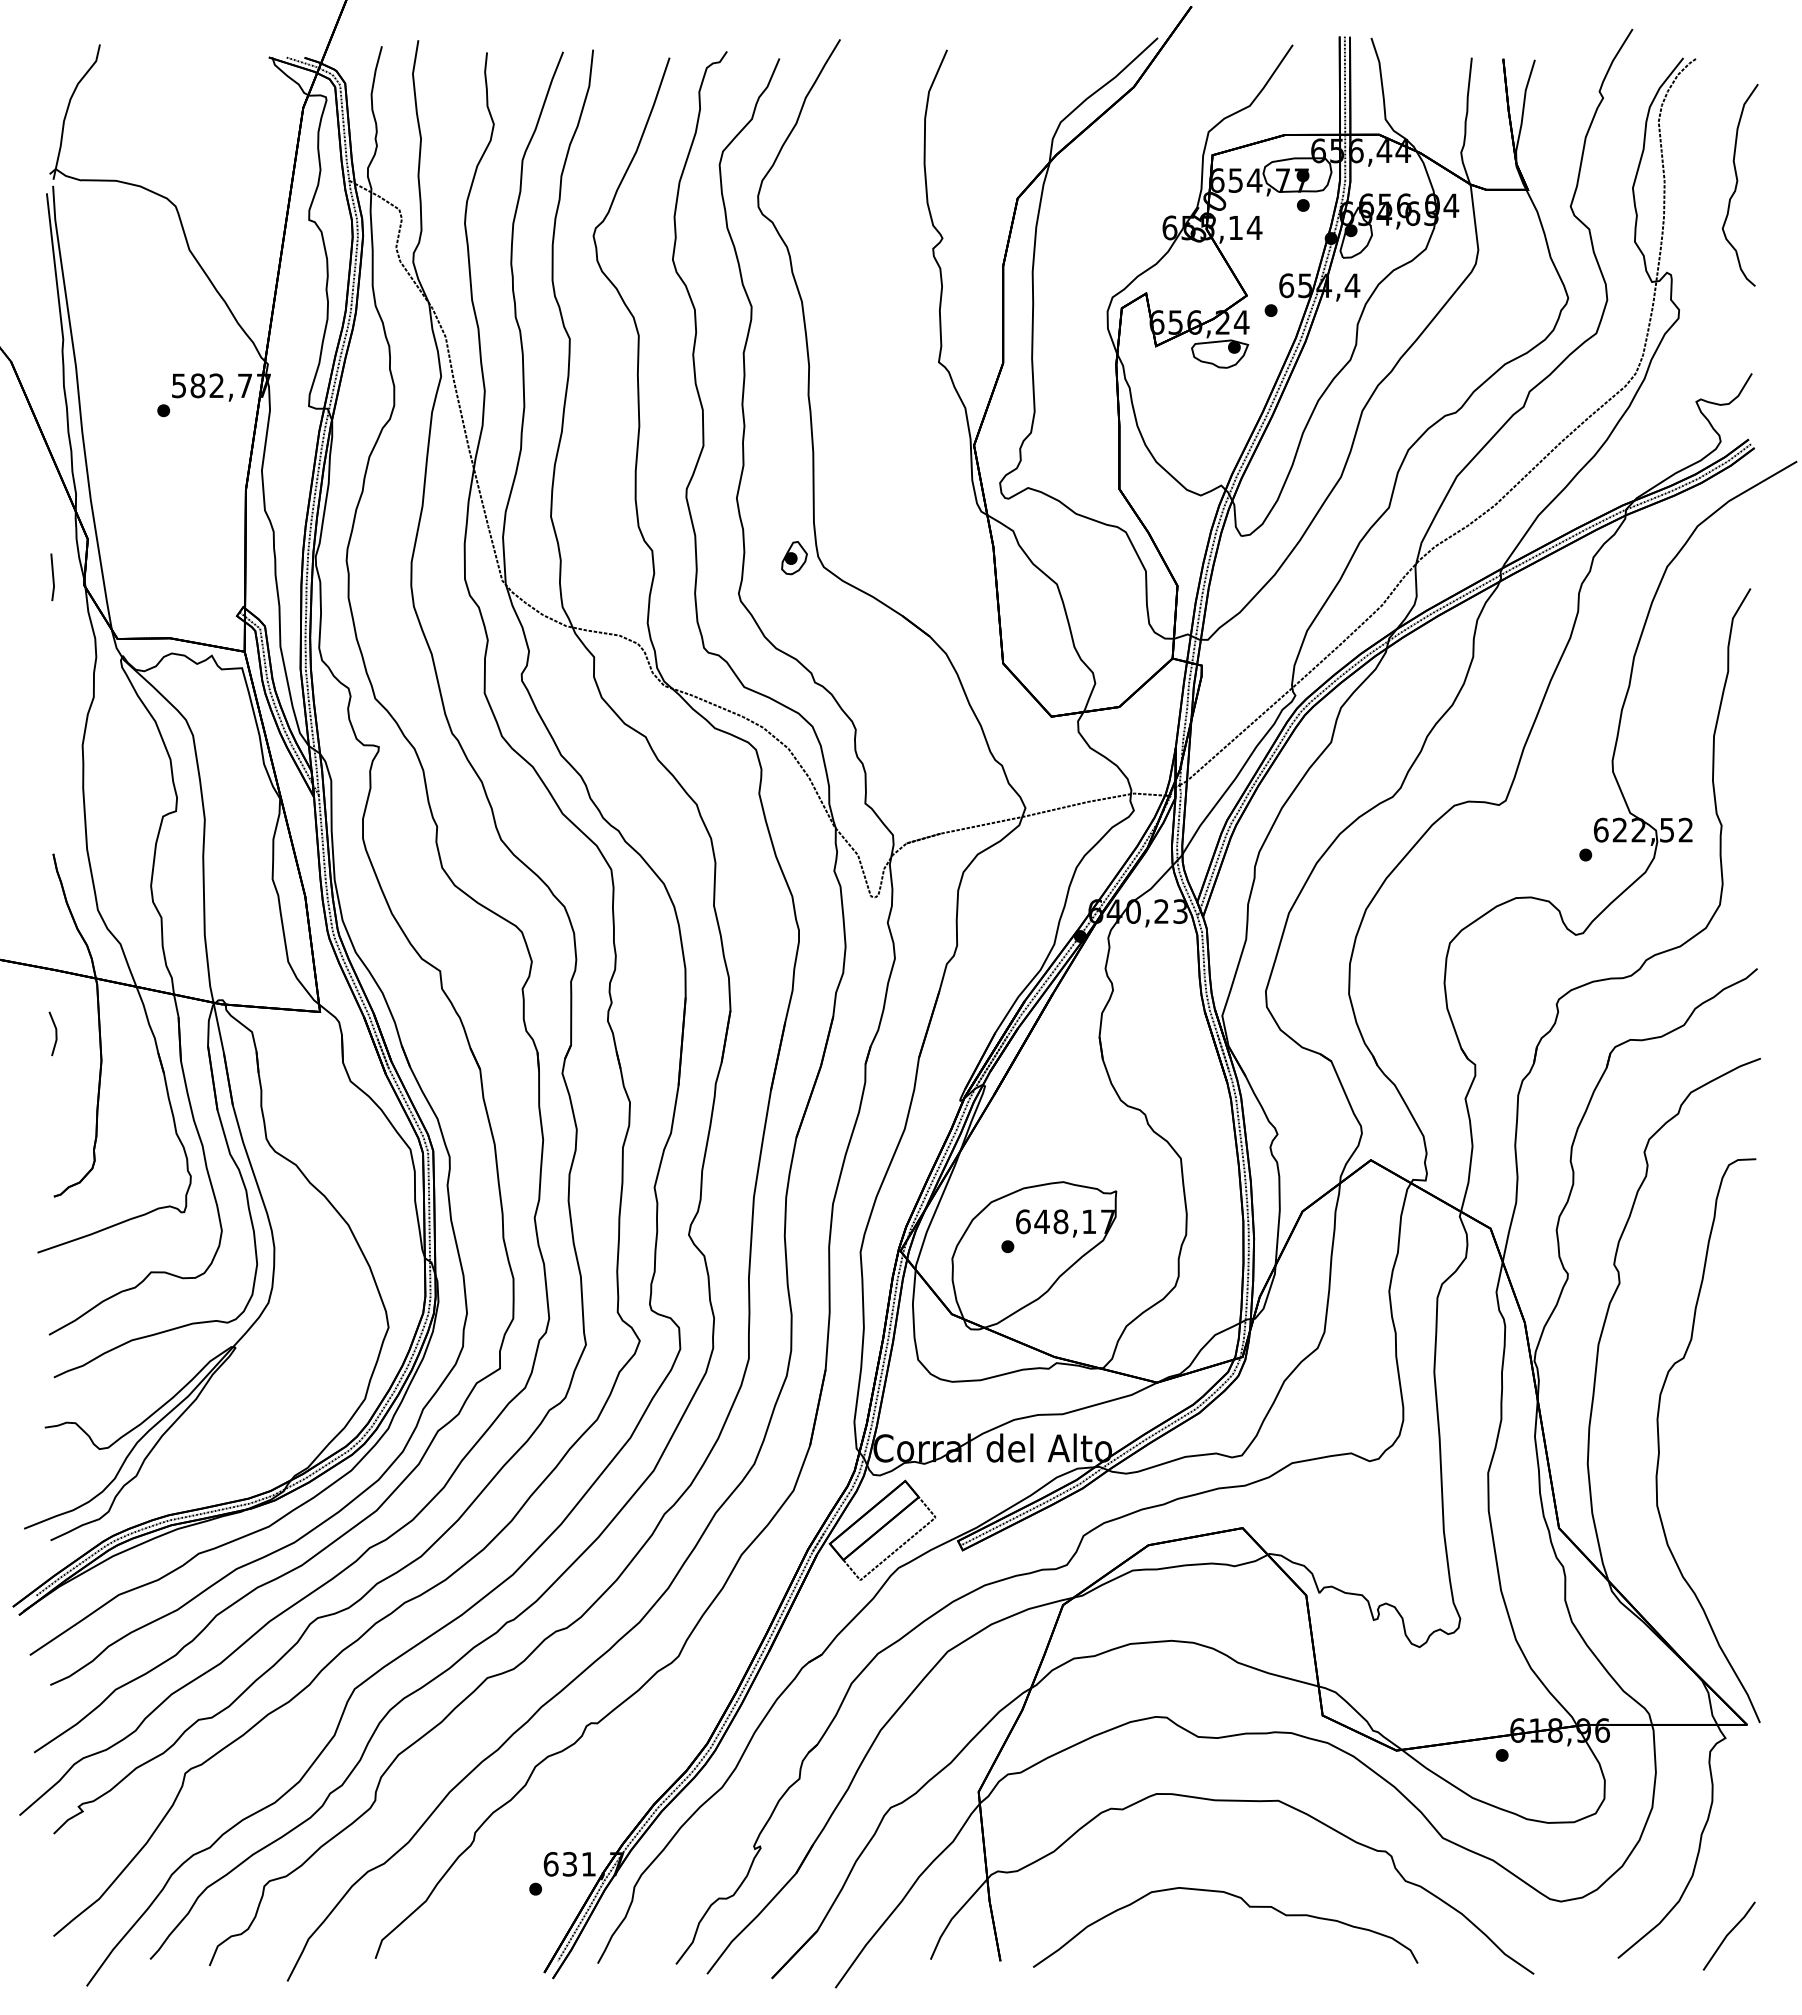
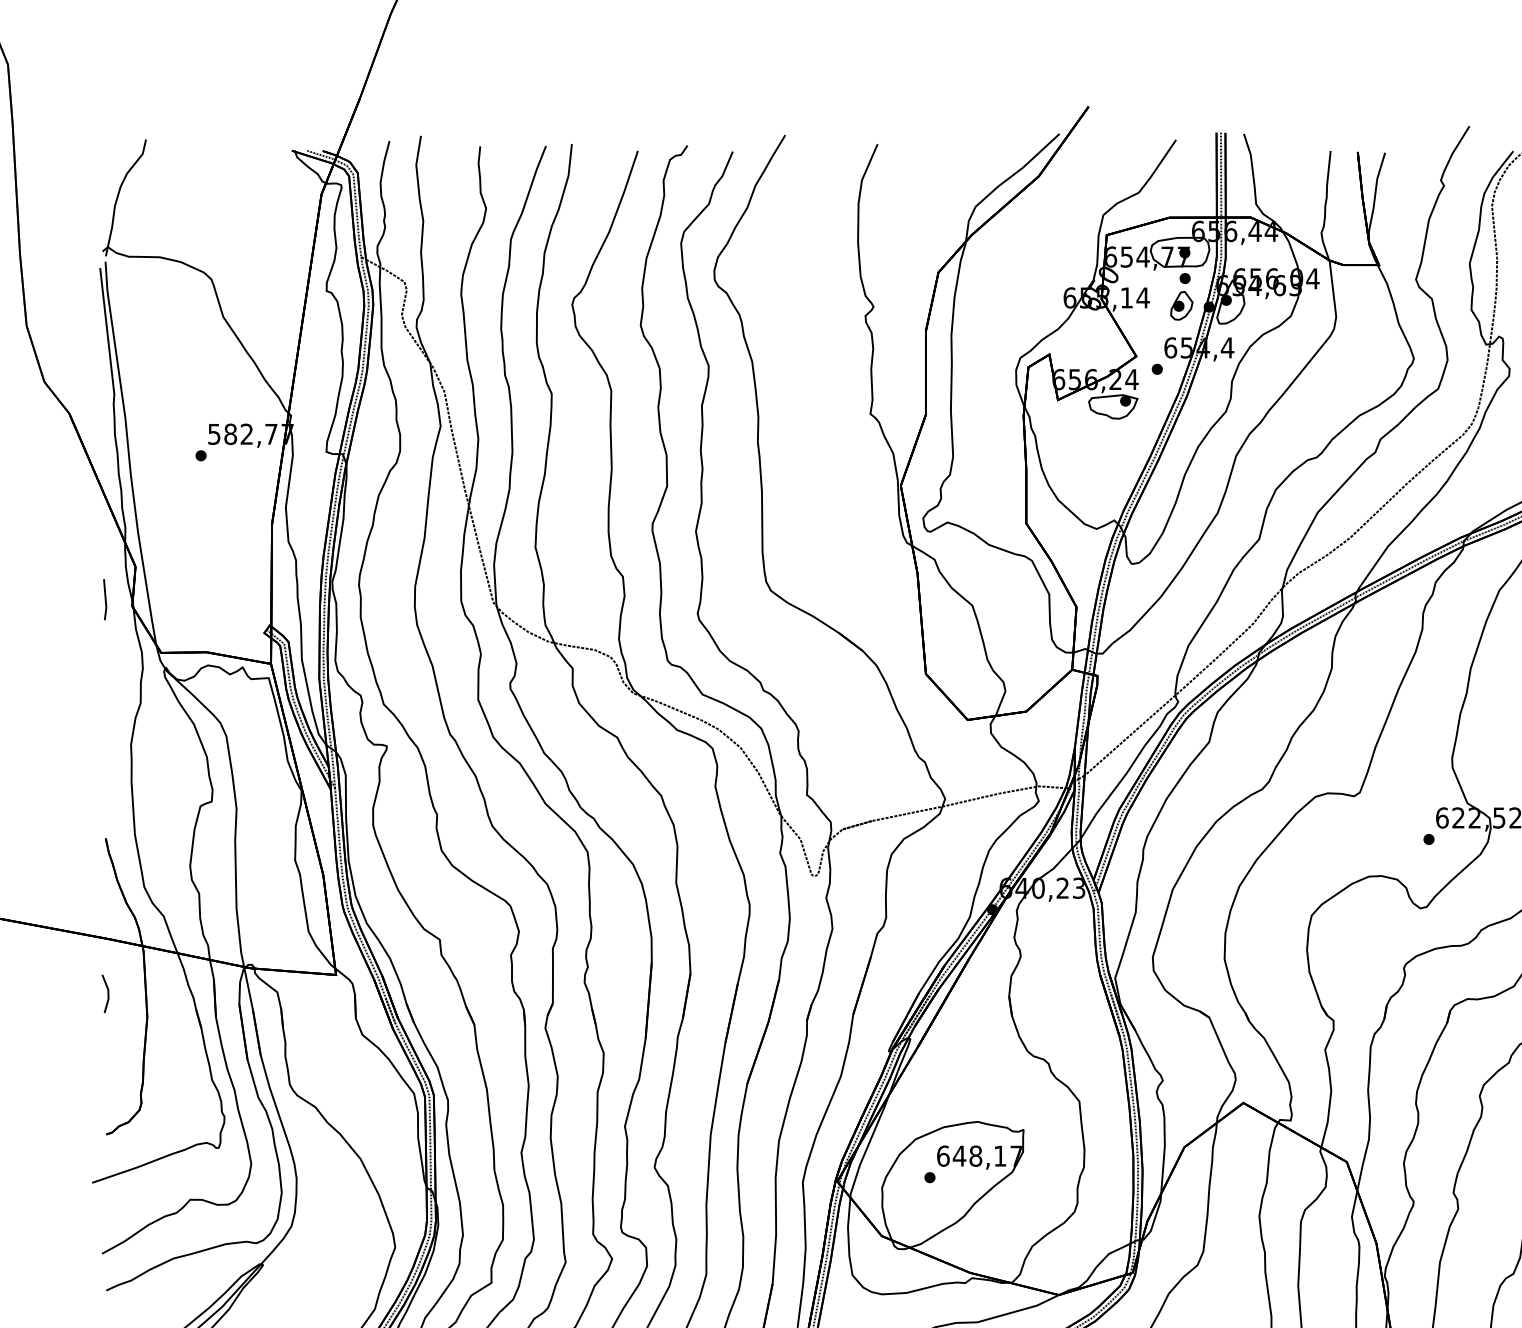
part: (794, 558) -> (1181, 306), moved

